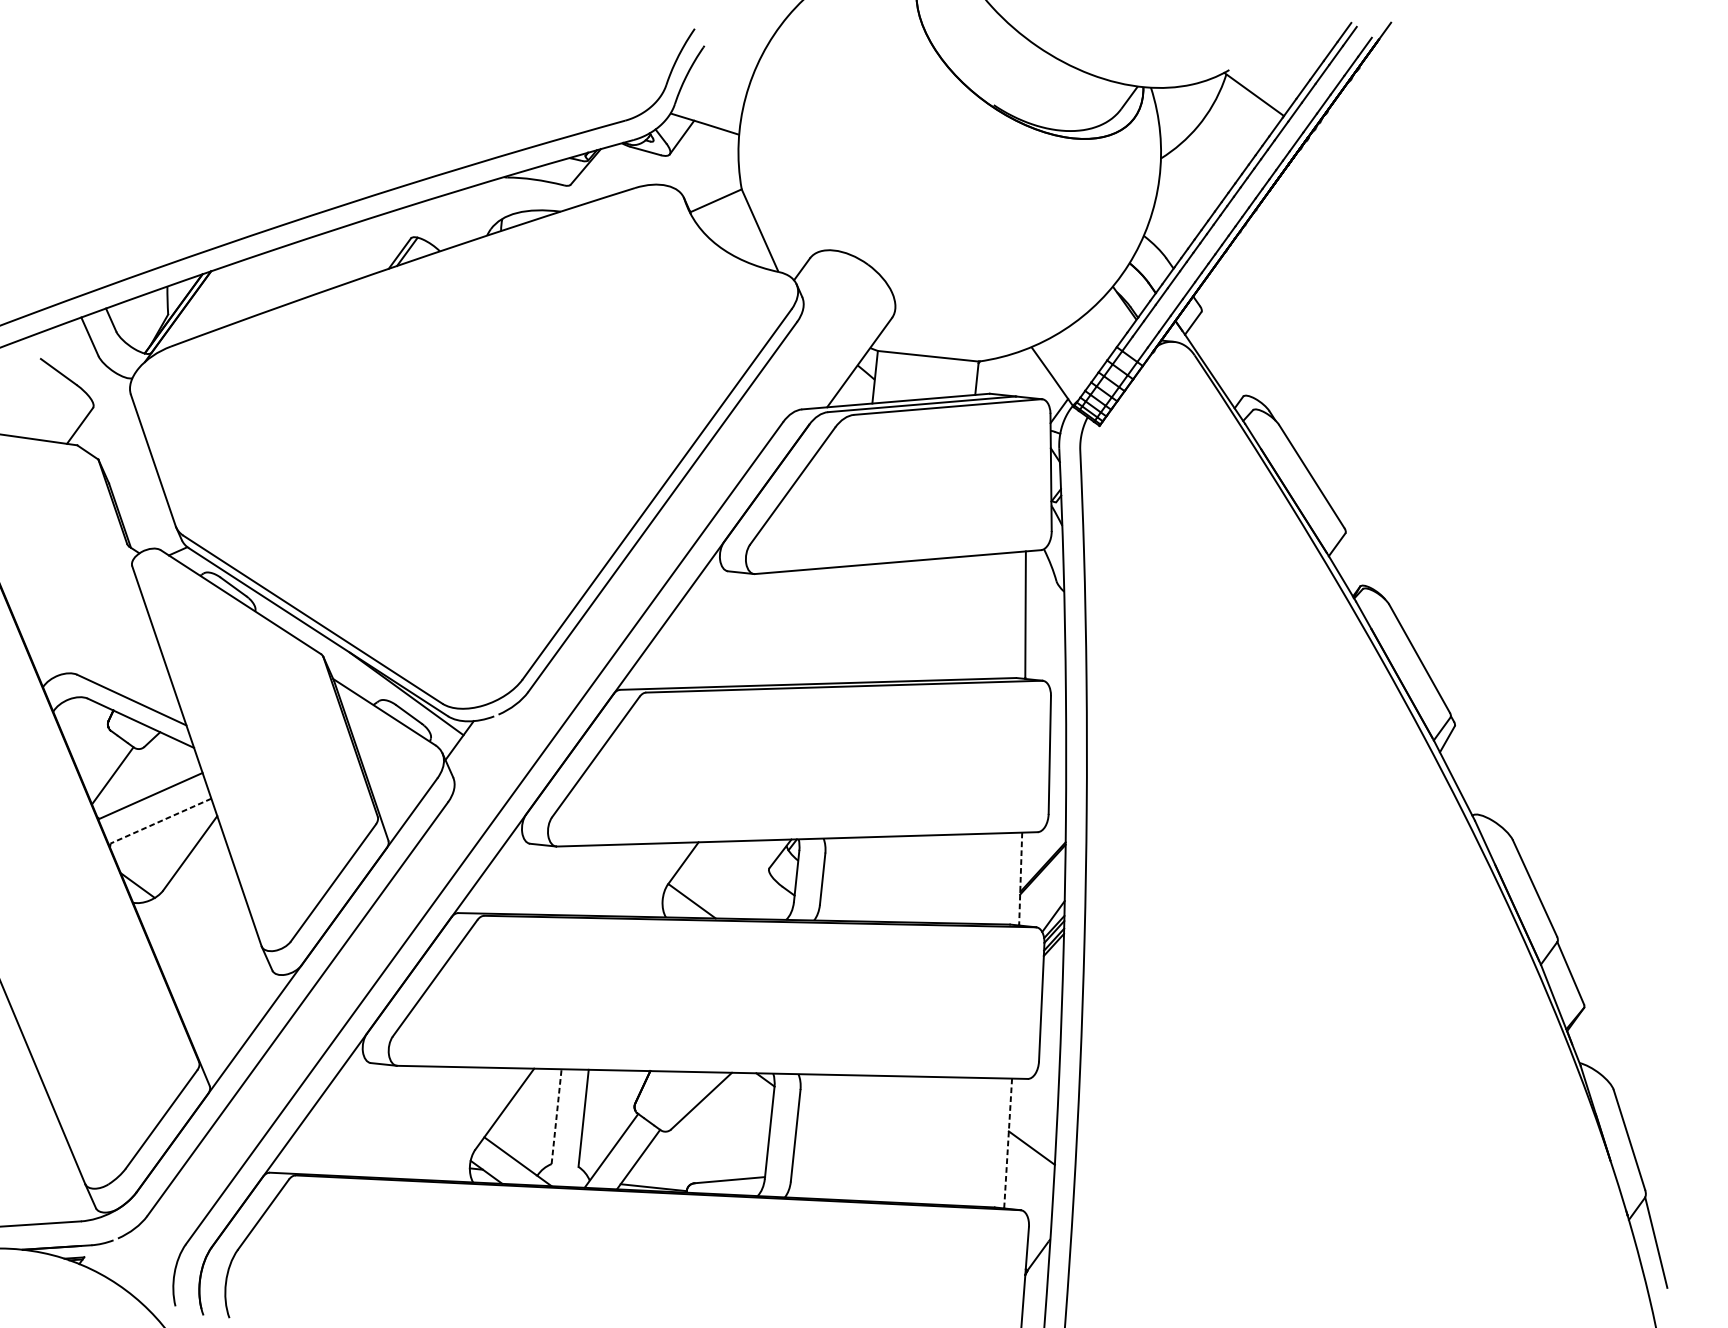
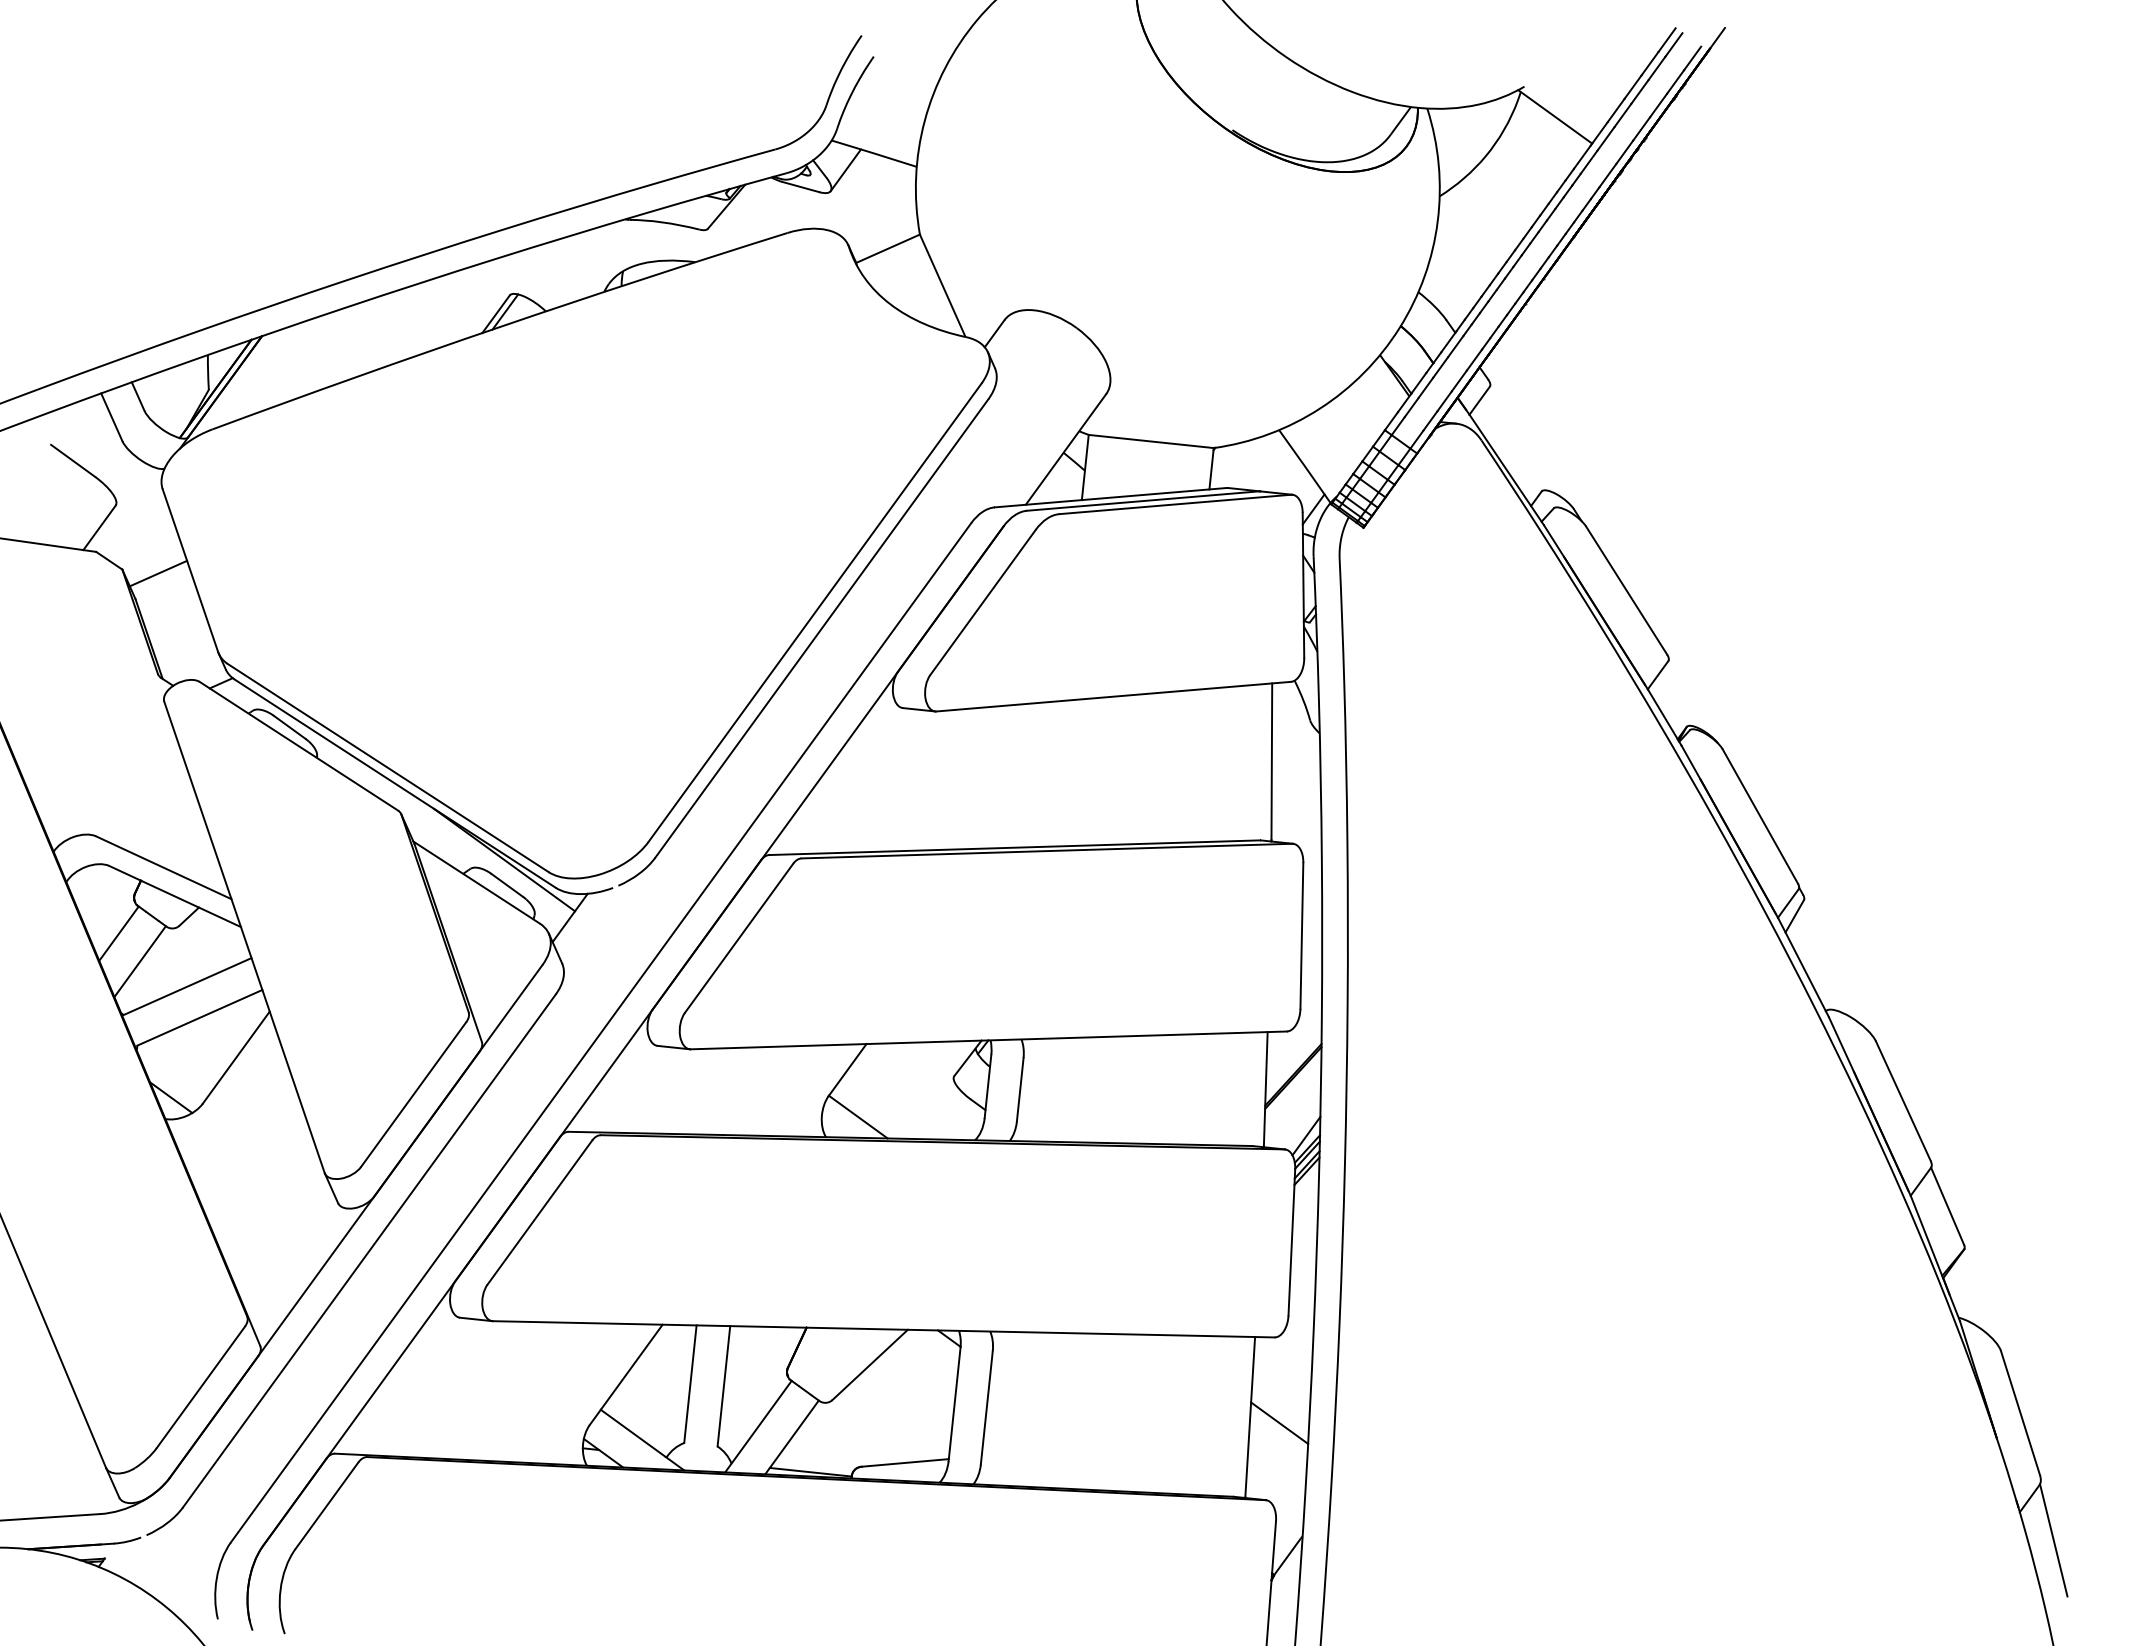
line: (127, 462) -> (158, 573), added
line: (95, 753) -> (118, 933), added
line: (160, 821) -> (199, 1018), dashed -> solid
line: (1020, 878) -> (1265, 1089), dashed -> solid
line: (556, 1116) -> (690, 1383), dashed -> solid
line: (1008, 1143) -> (1250, 1417), dashed -> solid

